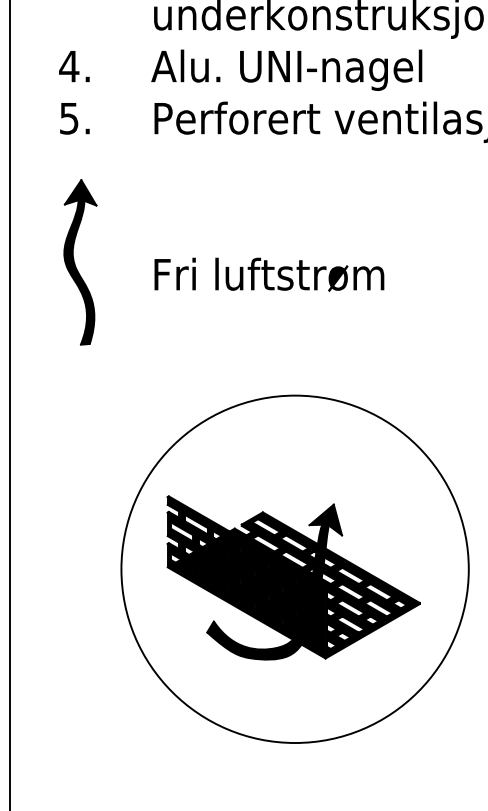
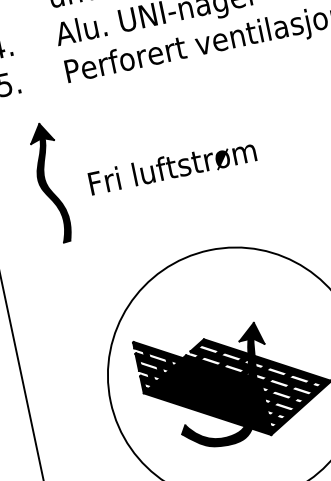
part: (80, 262) -> (51, 183), moved

